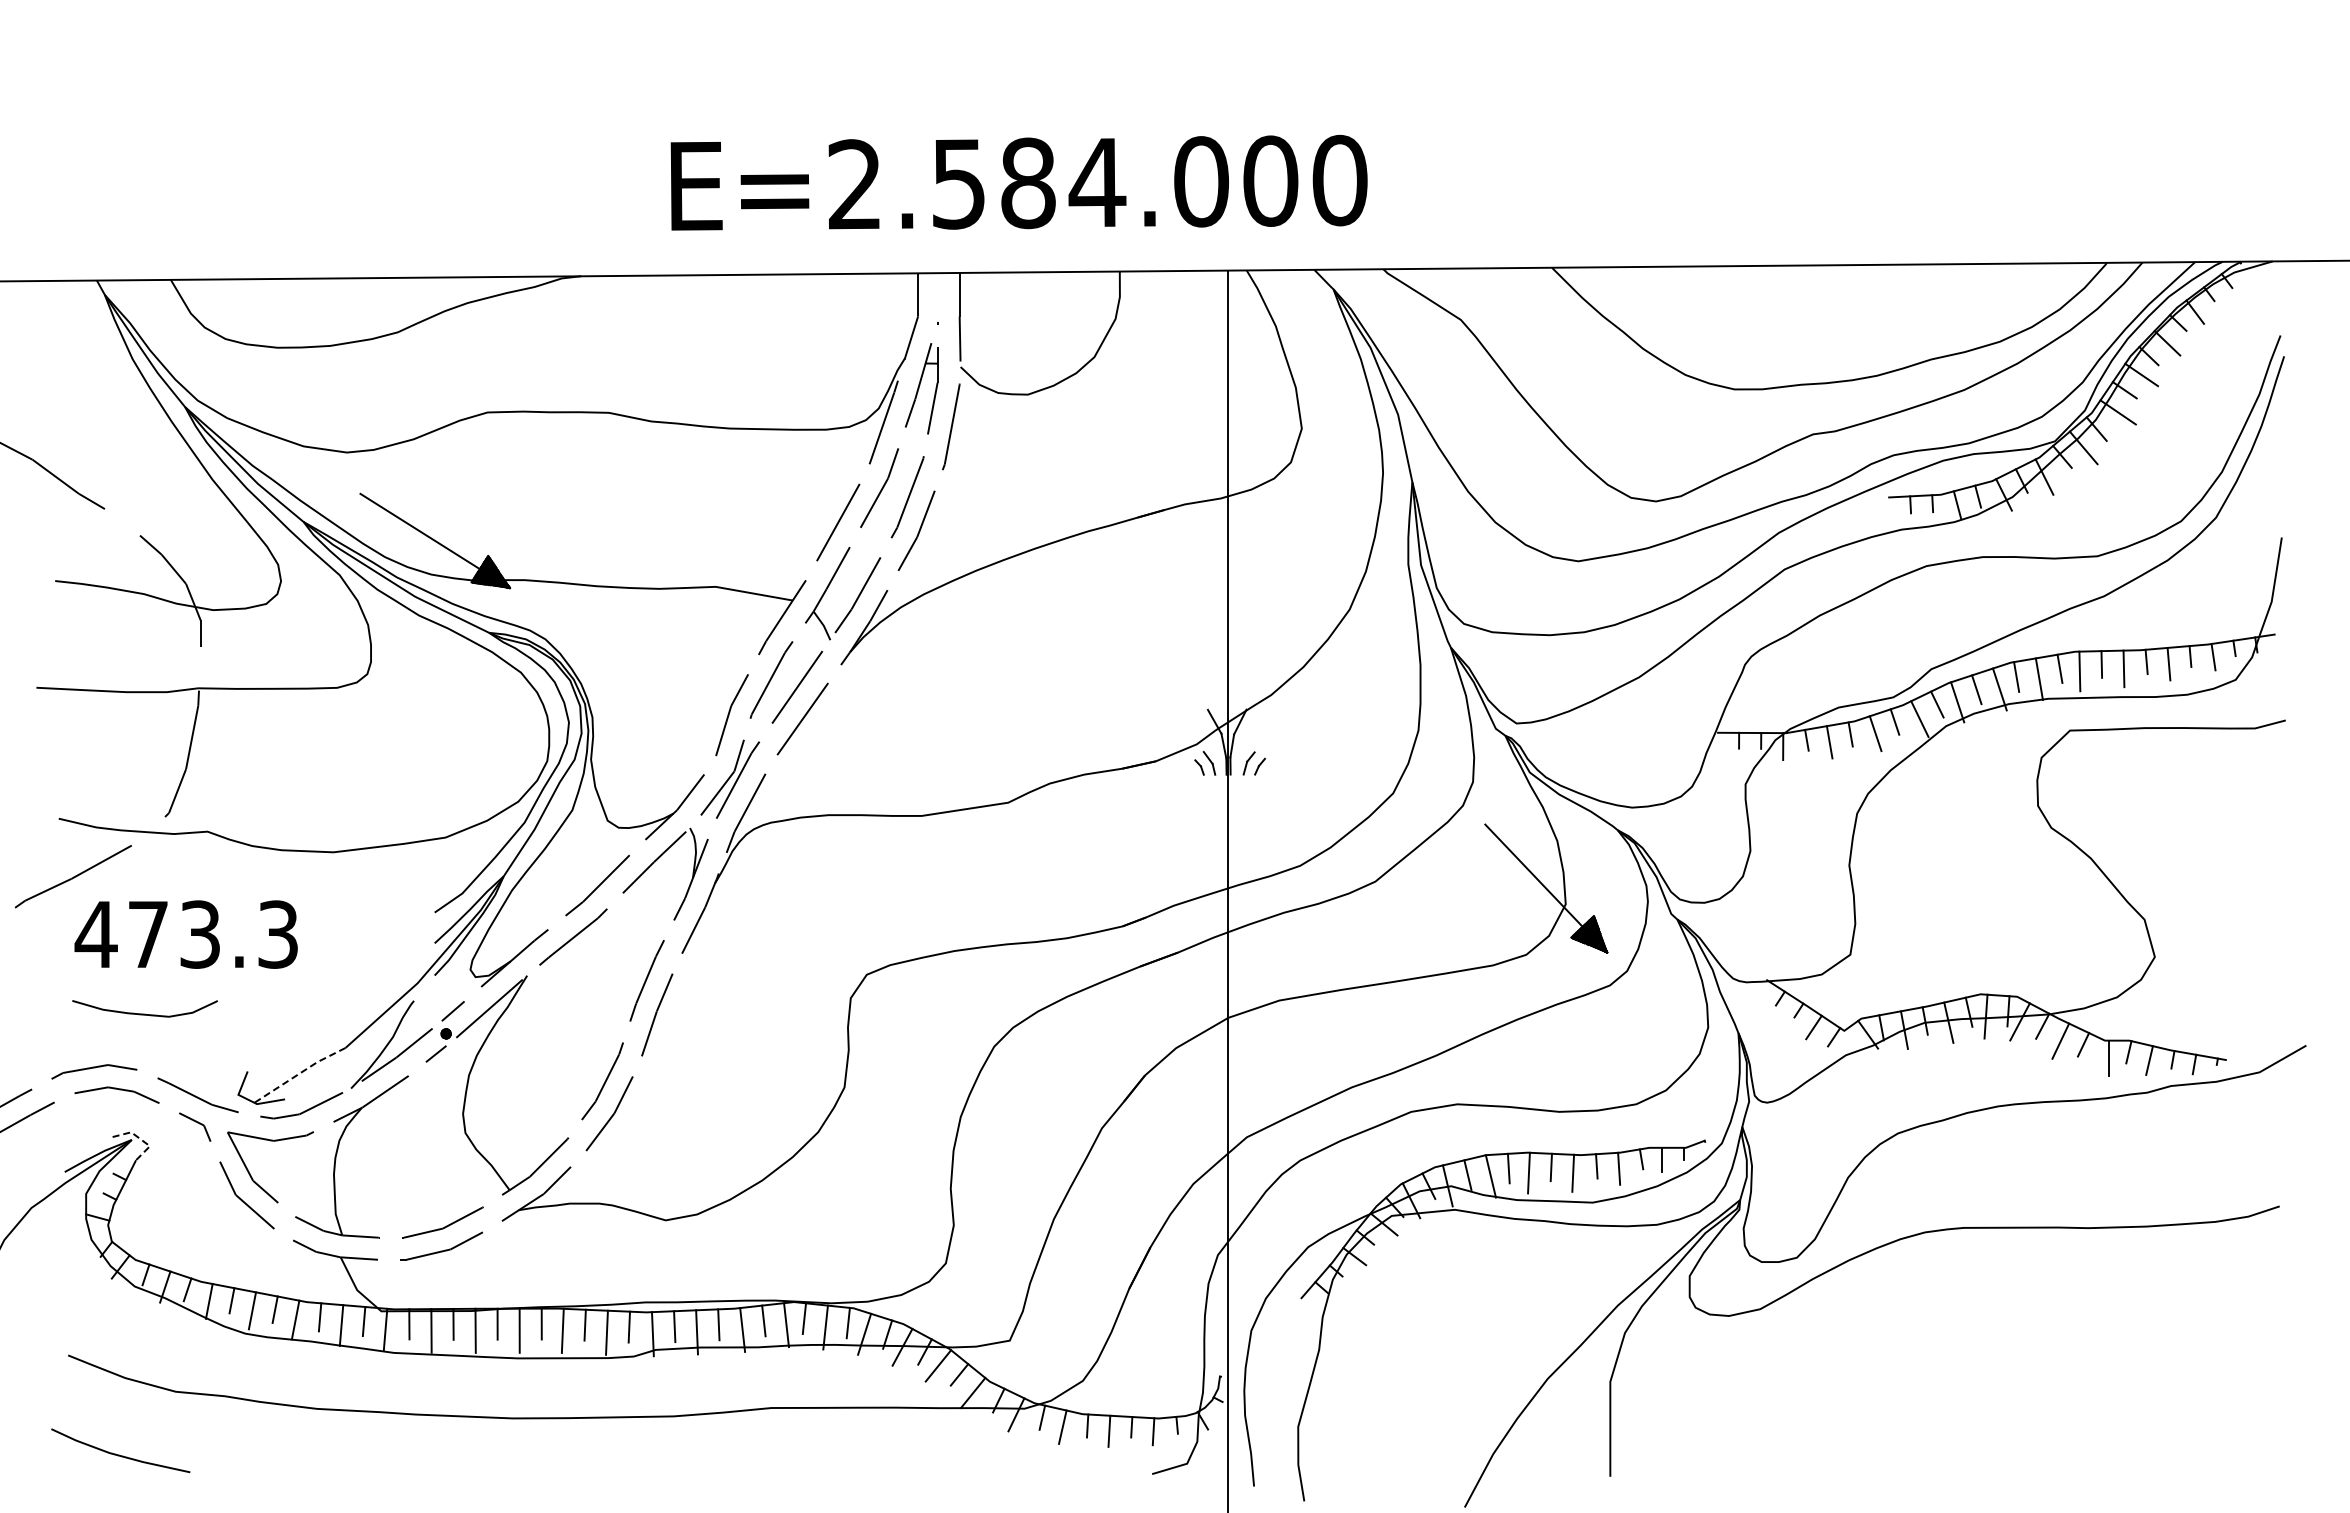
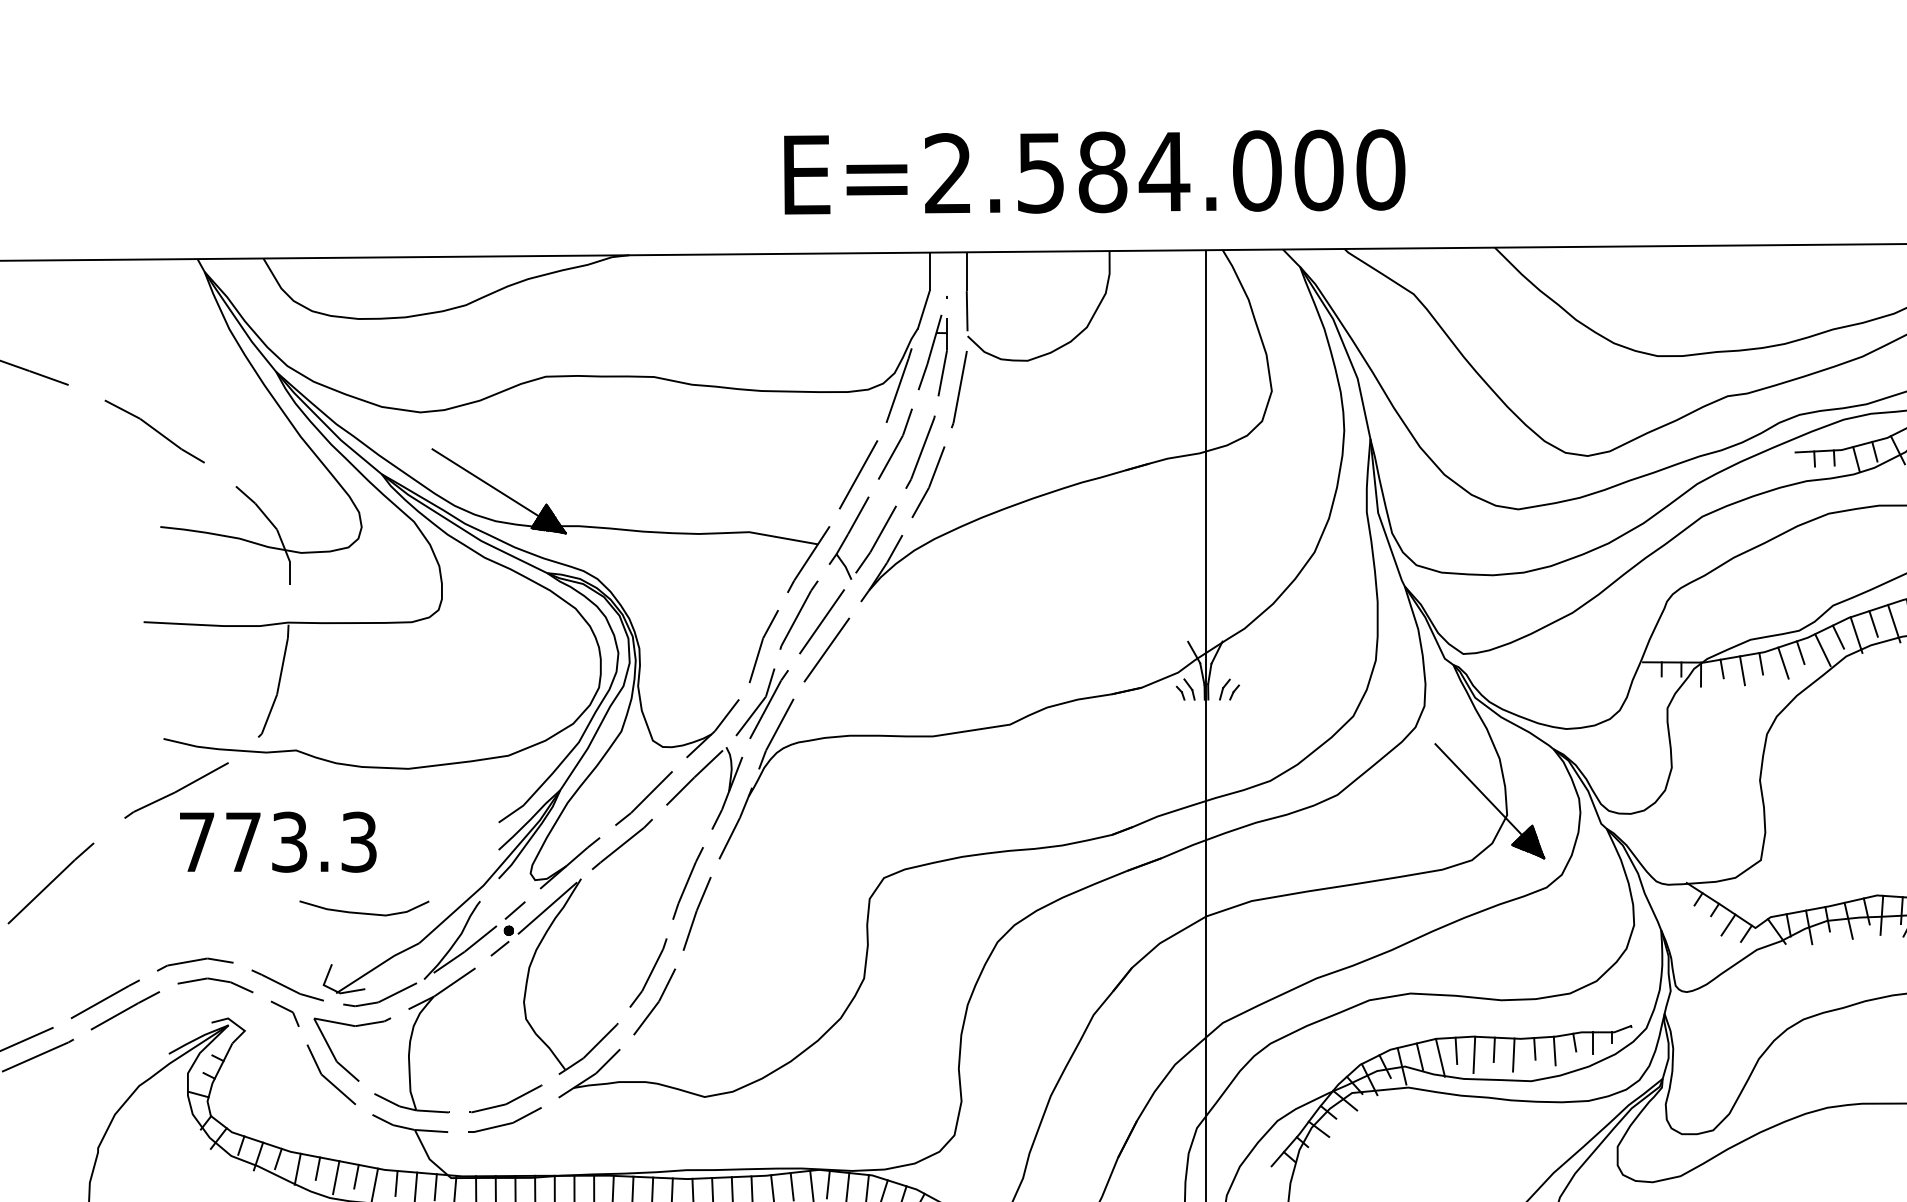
text: (1018, 182) -> (1094, 171), moved
text: (95, 934) -> (196, 842), 473.3 -> 773.3
curve: (144, 1013) -> (363, 912), moved
line: (298, 1074) -> (377, 966), dashed -> solid
line: (140, 1139) -> (236, 1024), dashed -> solid

